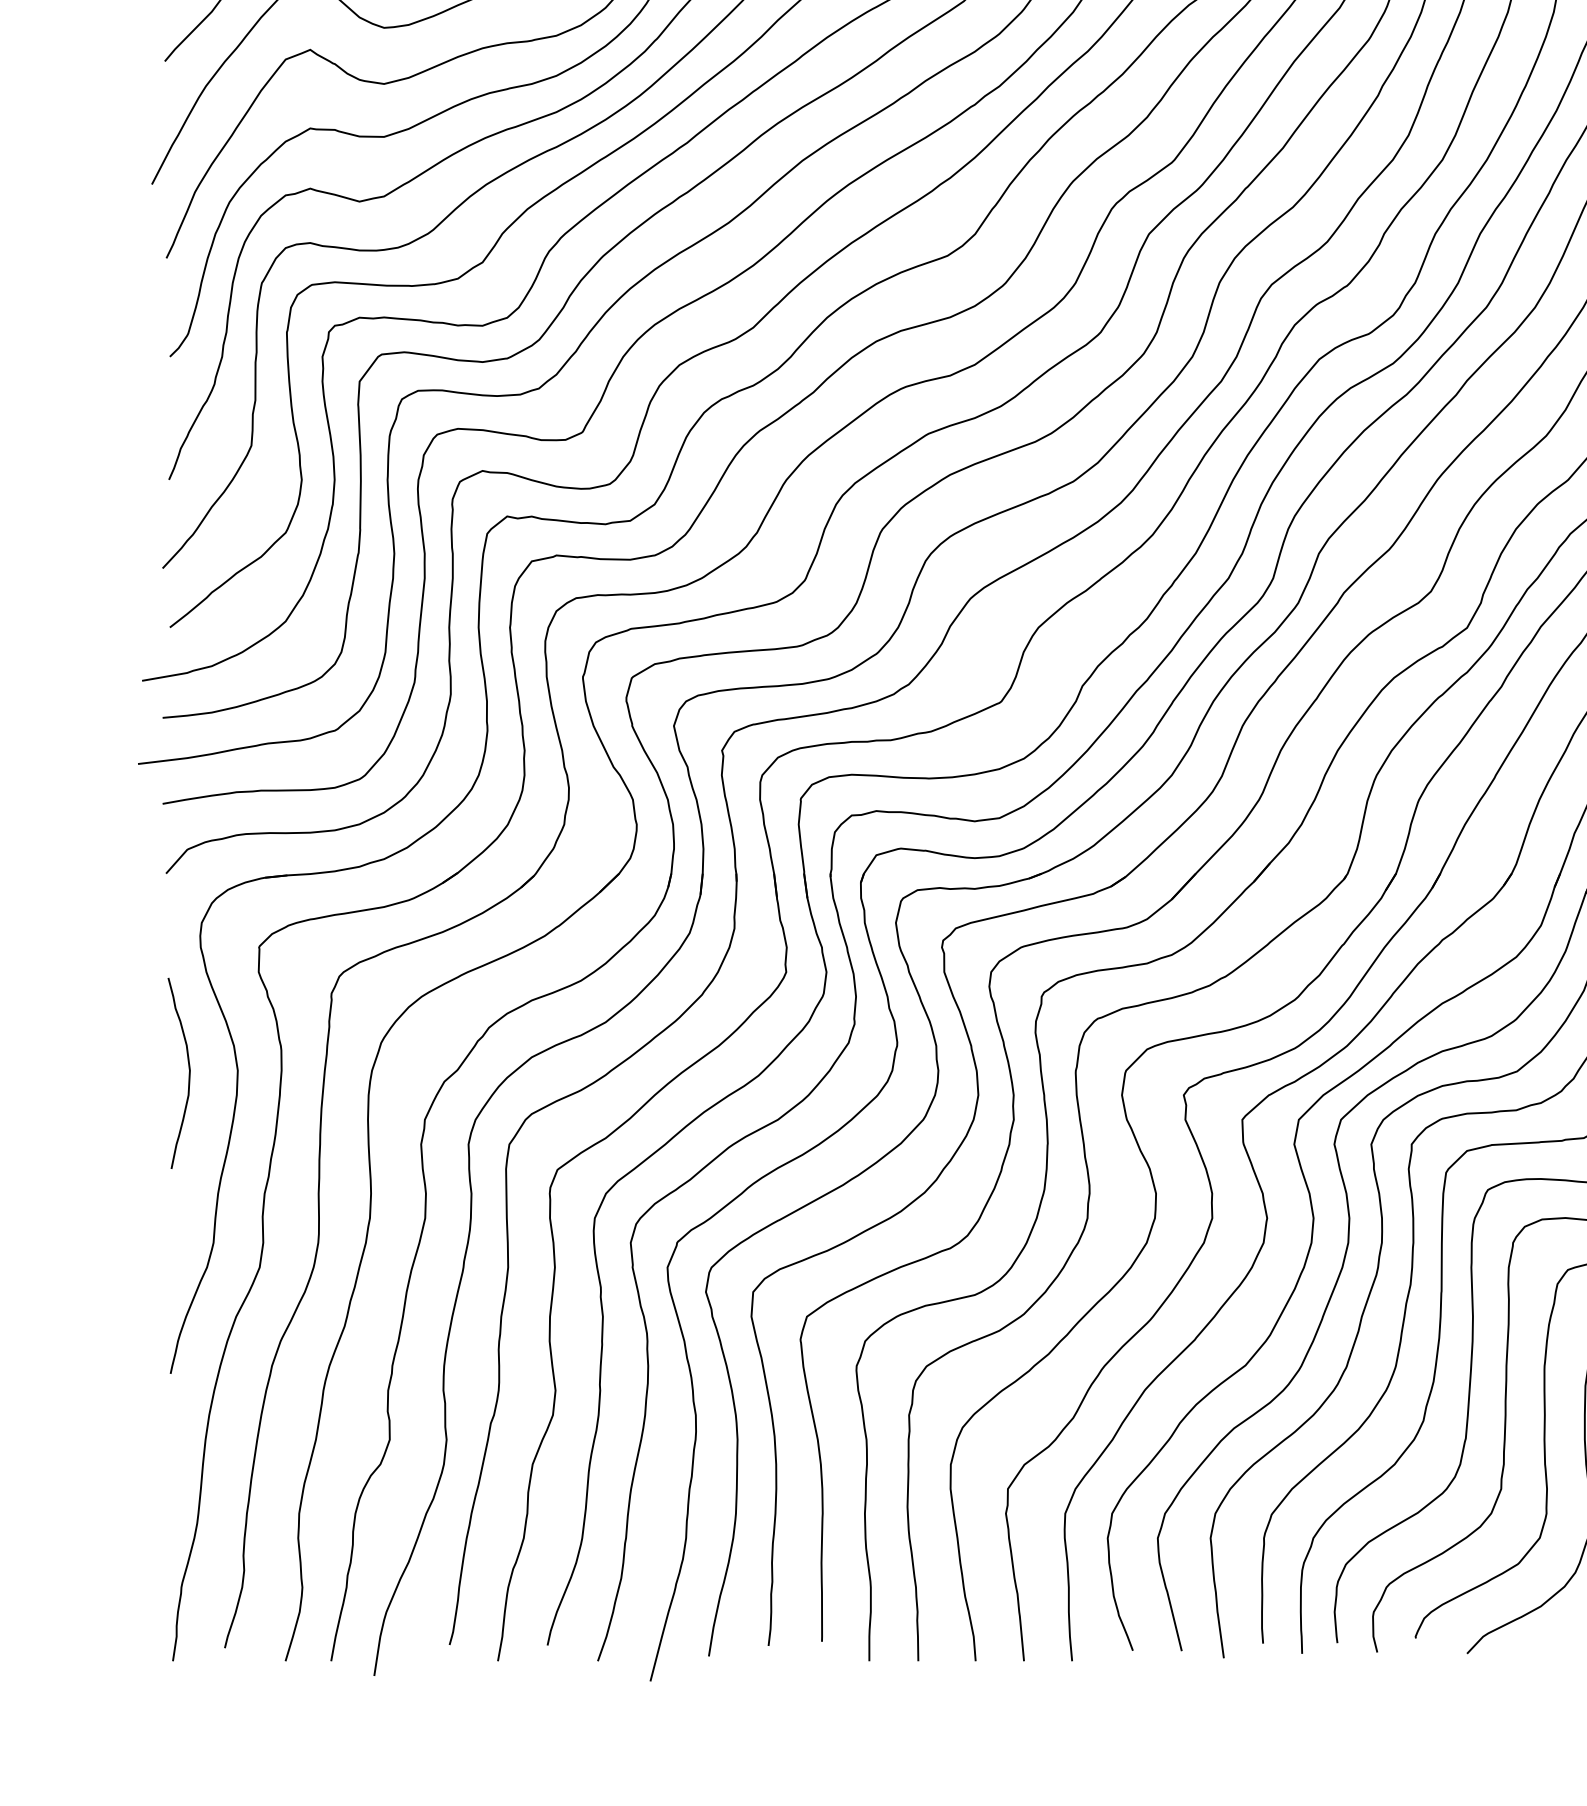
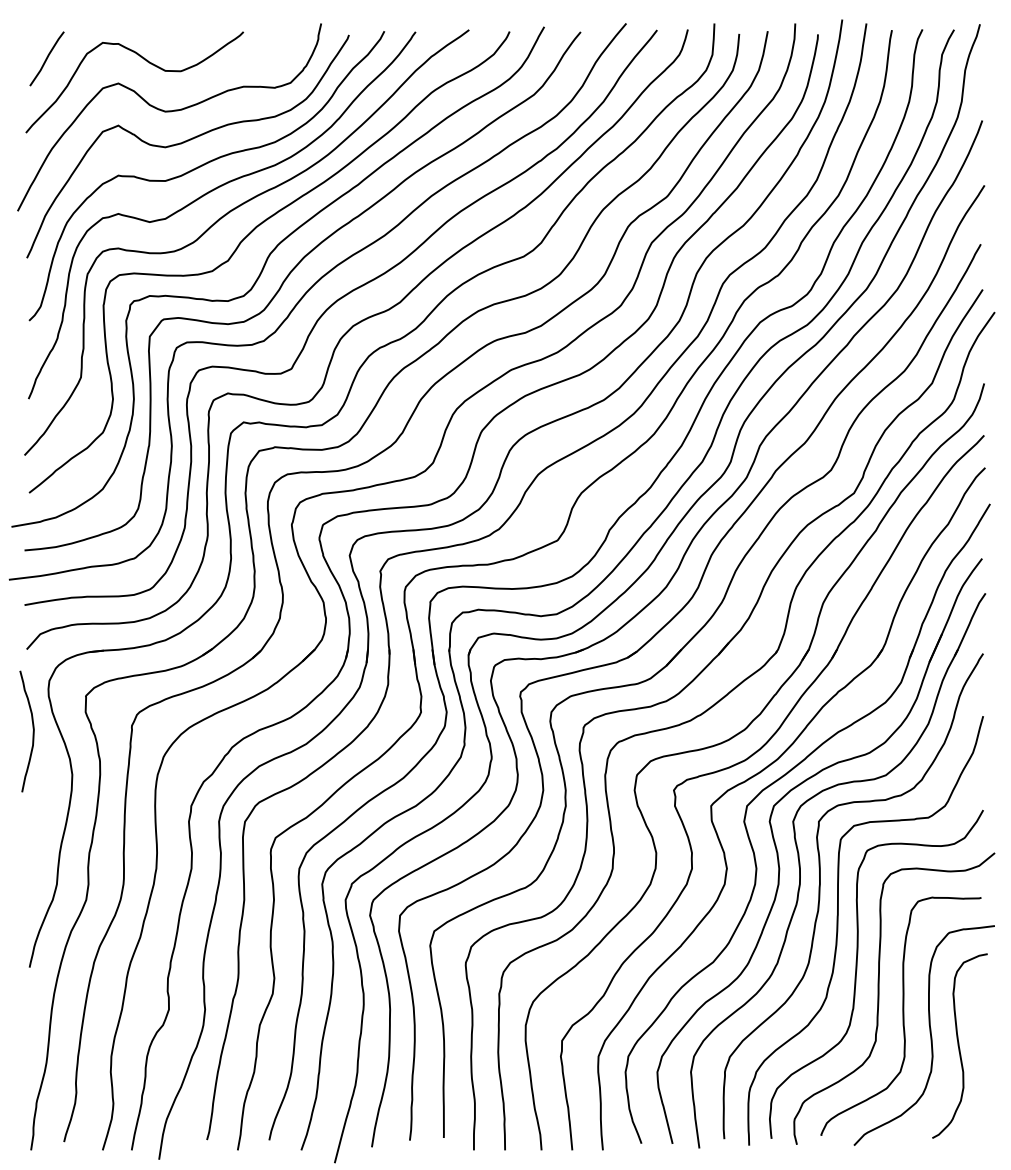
curve: (187, 1073) -> (32, 731), moved

